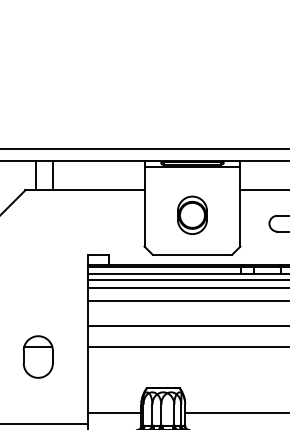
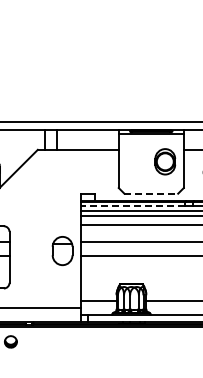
part: (192, 214) -> (165, 161), moved
line: (192, 254) -> (151, 193), solid -> dashed
line: (164, 273) -> (132, 206), solid -> dashed
part: (38, 357) -> (62, 251), moved

